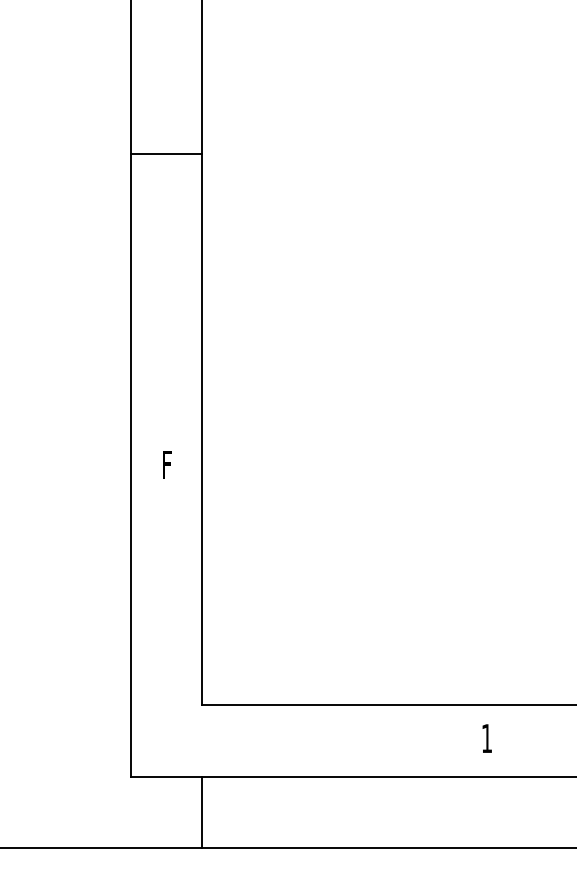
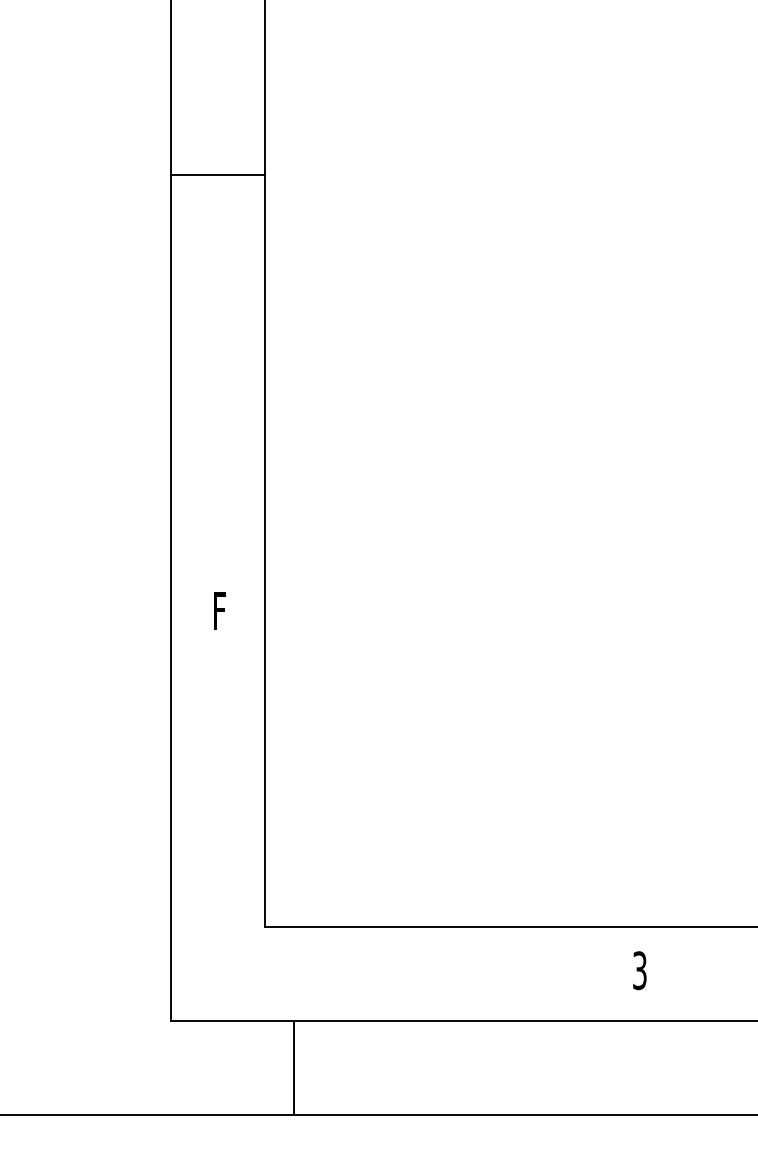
line: (166, 154) -> (218, 175), moved
text: (486, 738) -> (639, 970), 1 -> 3
line: (202, 812) -> (294, 1067), moved

